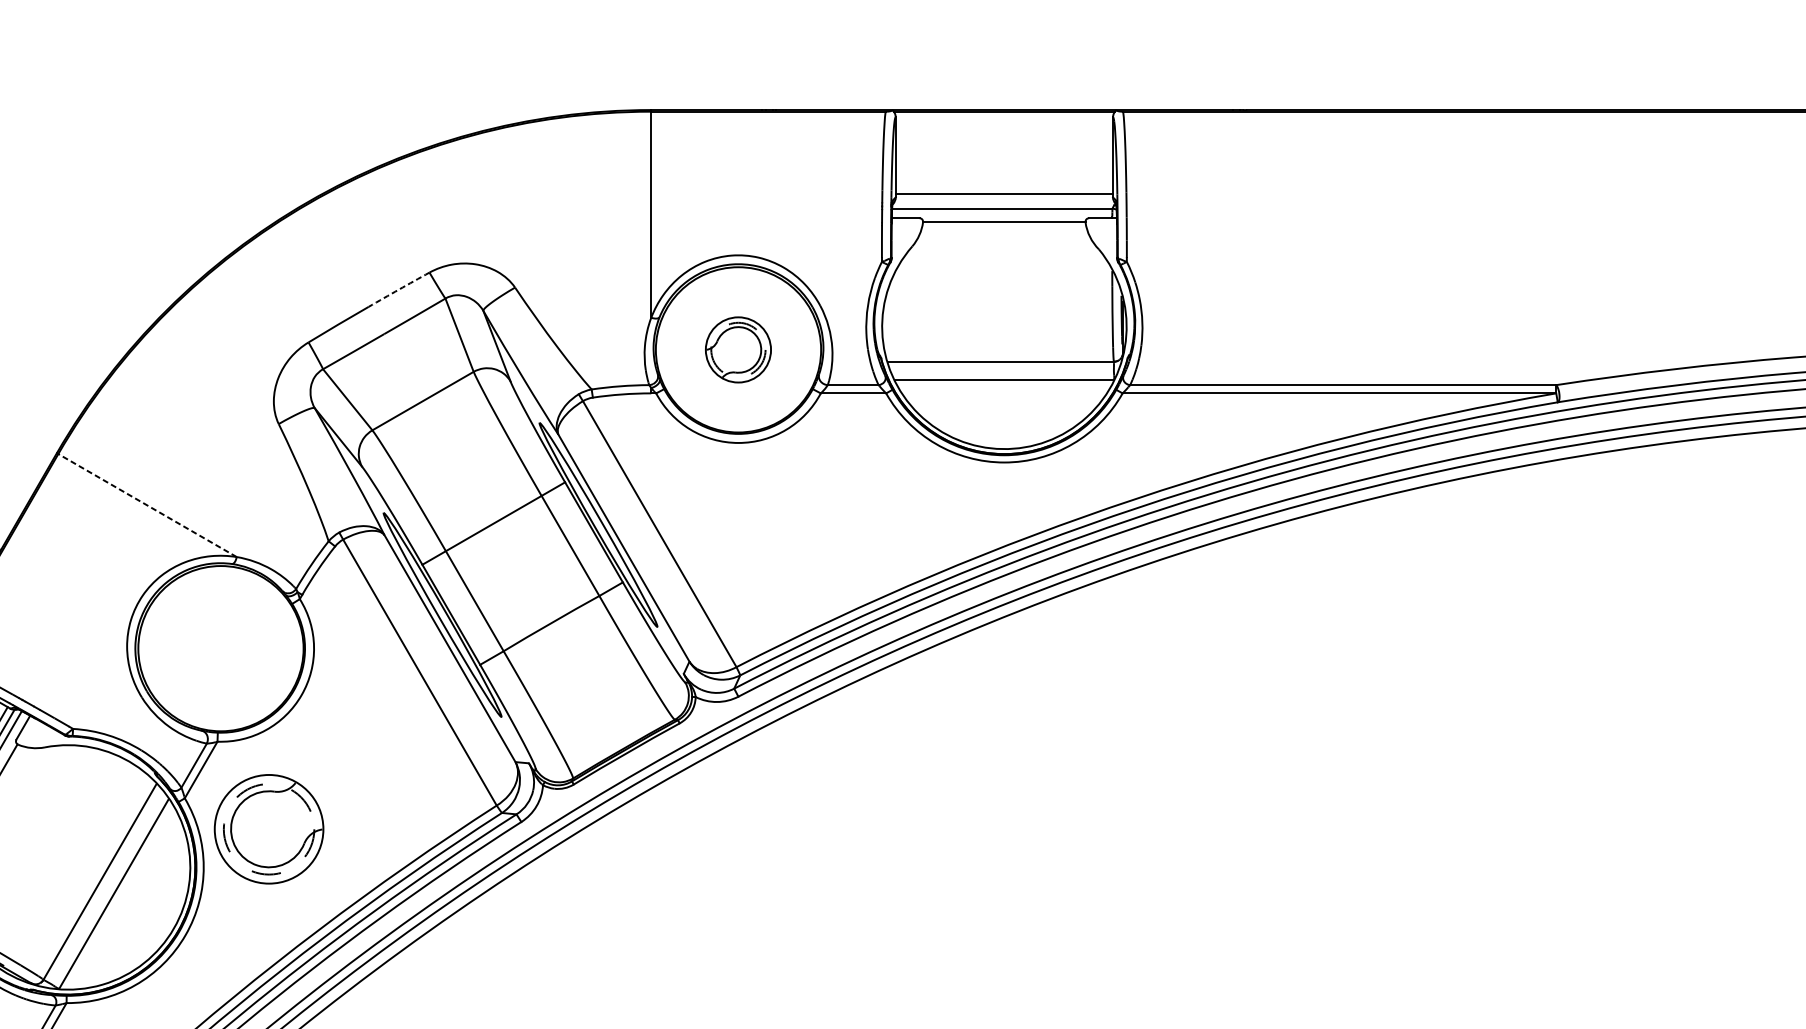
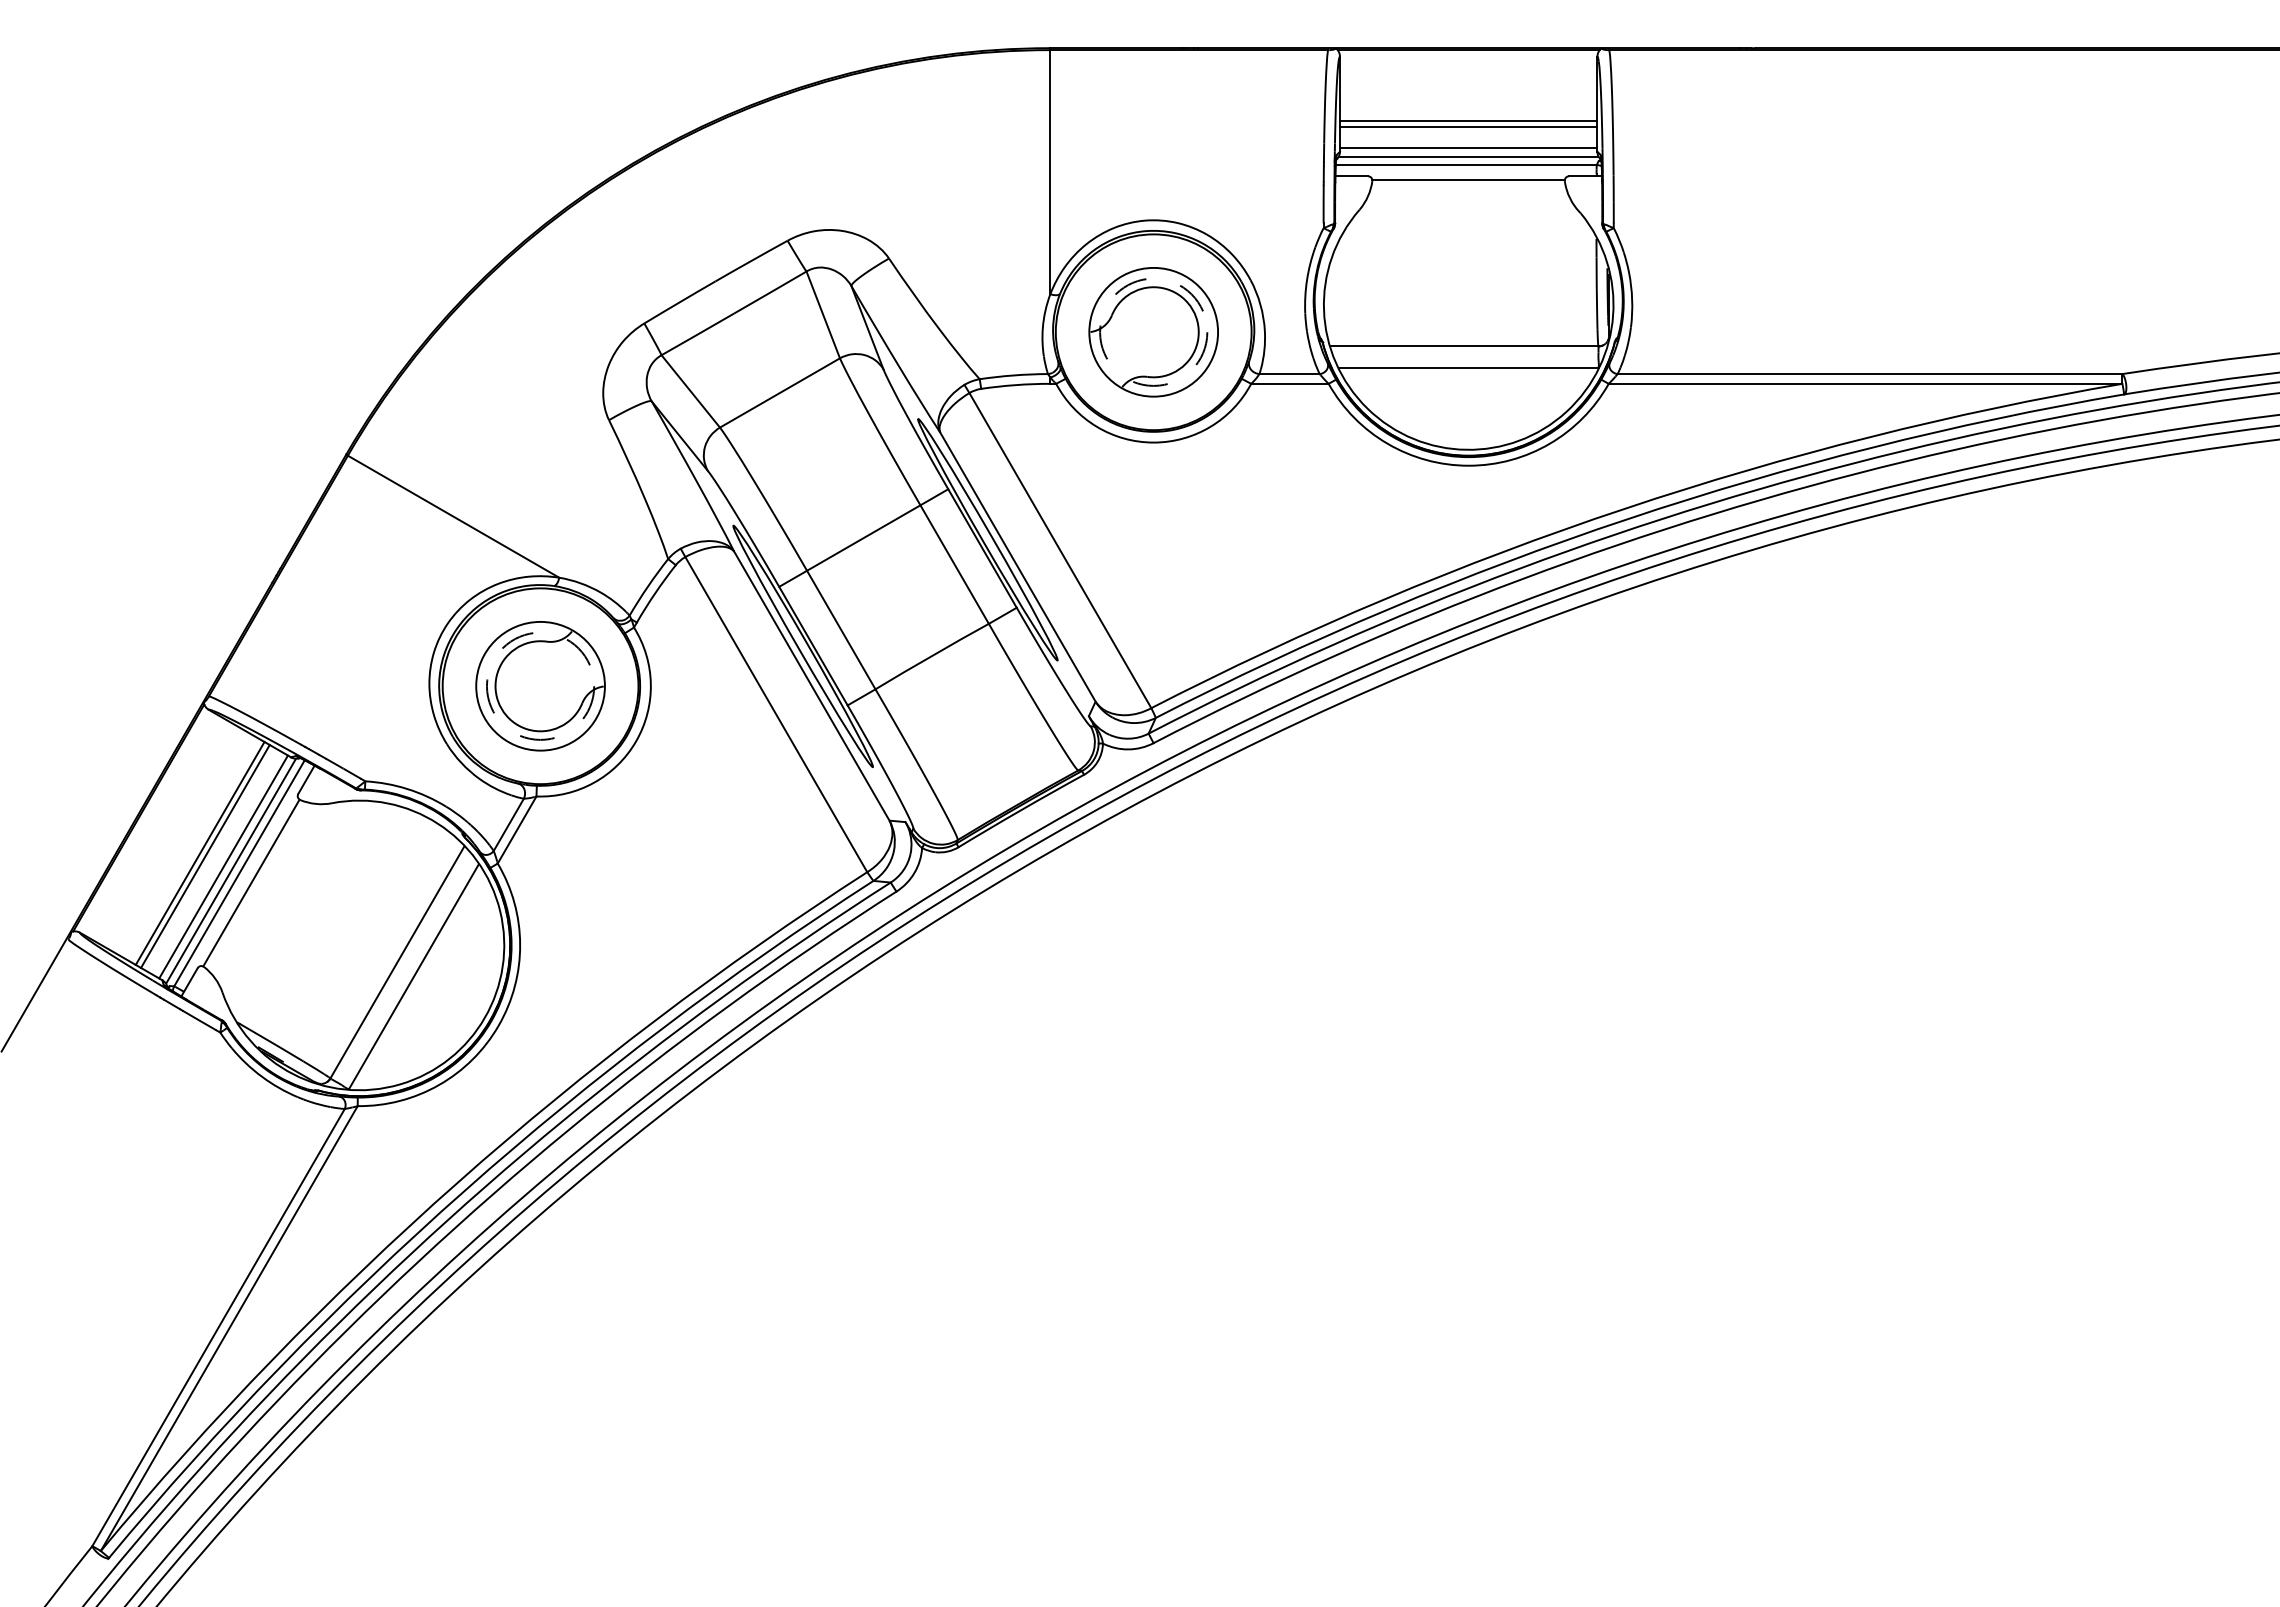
line: (1004, 171) -> (1468, 121), added
line: (1004, 177) -> (1468, 127), added
line: (1004, 201) -> (1468, 156), added
arc: (399, 289) -> (751, 260), dashed -> solid
part: (738, 350) -> (1153, 332), size x1.67
line: (146, 504) -> (452, 515), dashed -> solid
part: (269, 829) -> (540, 686), moved

